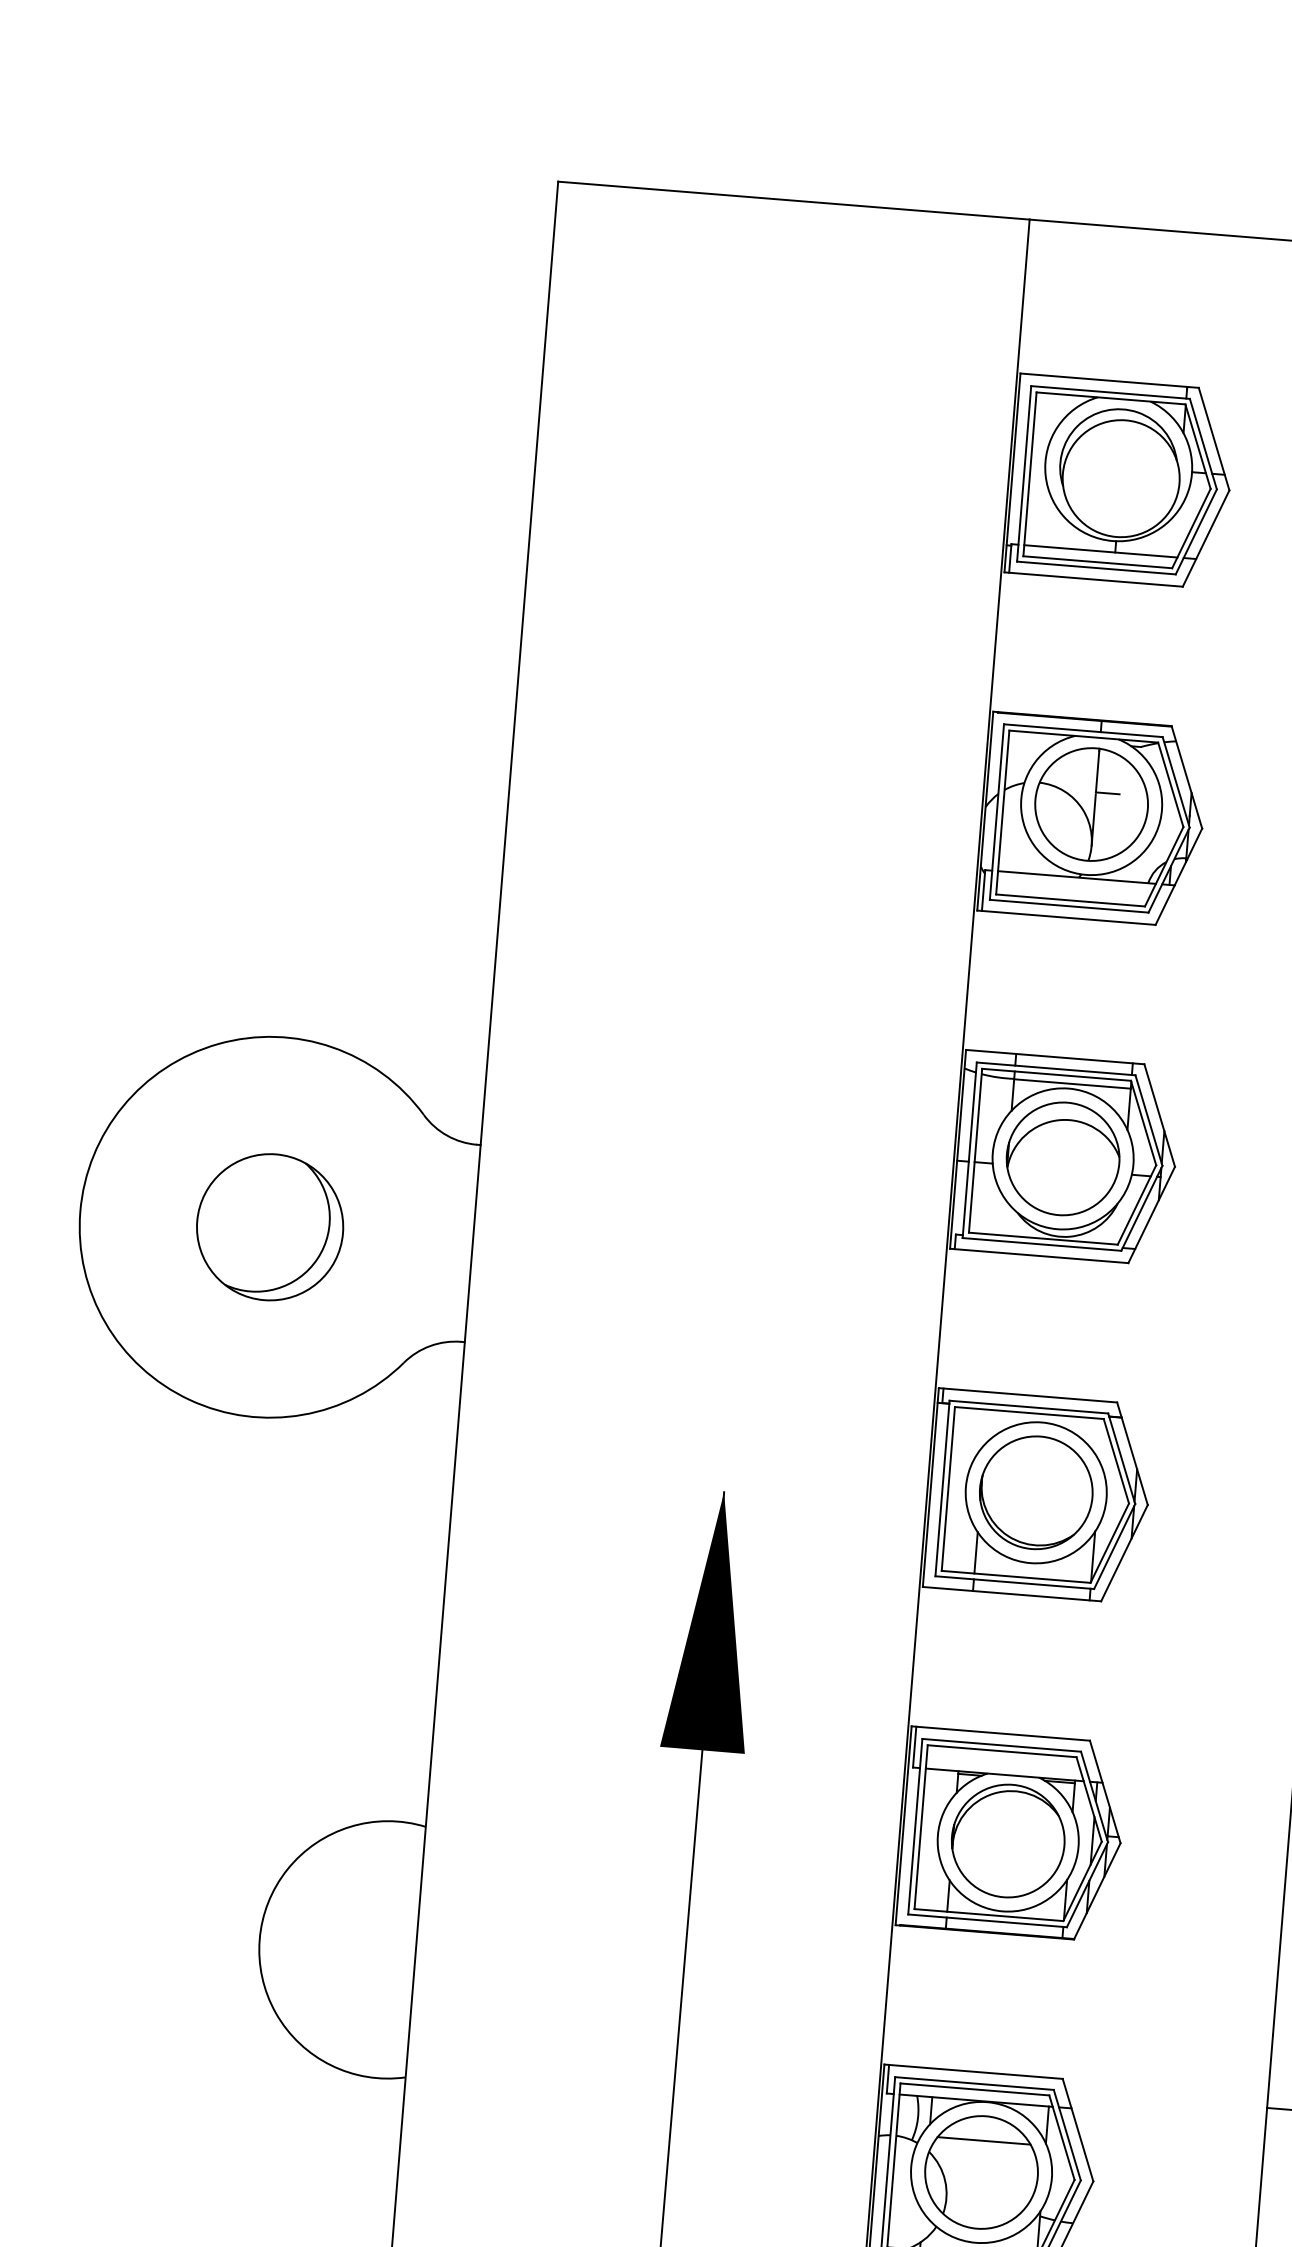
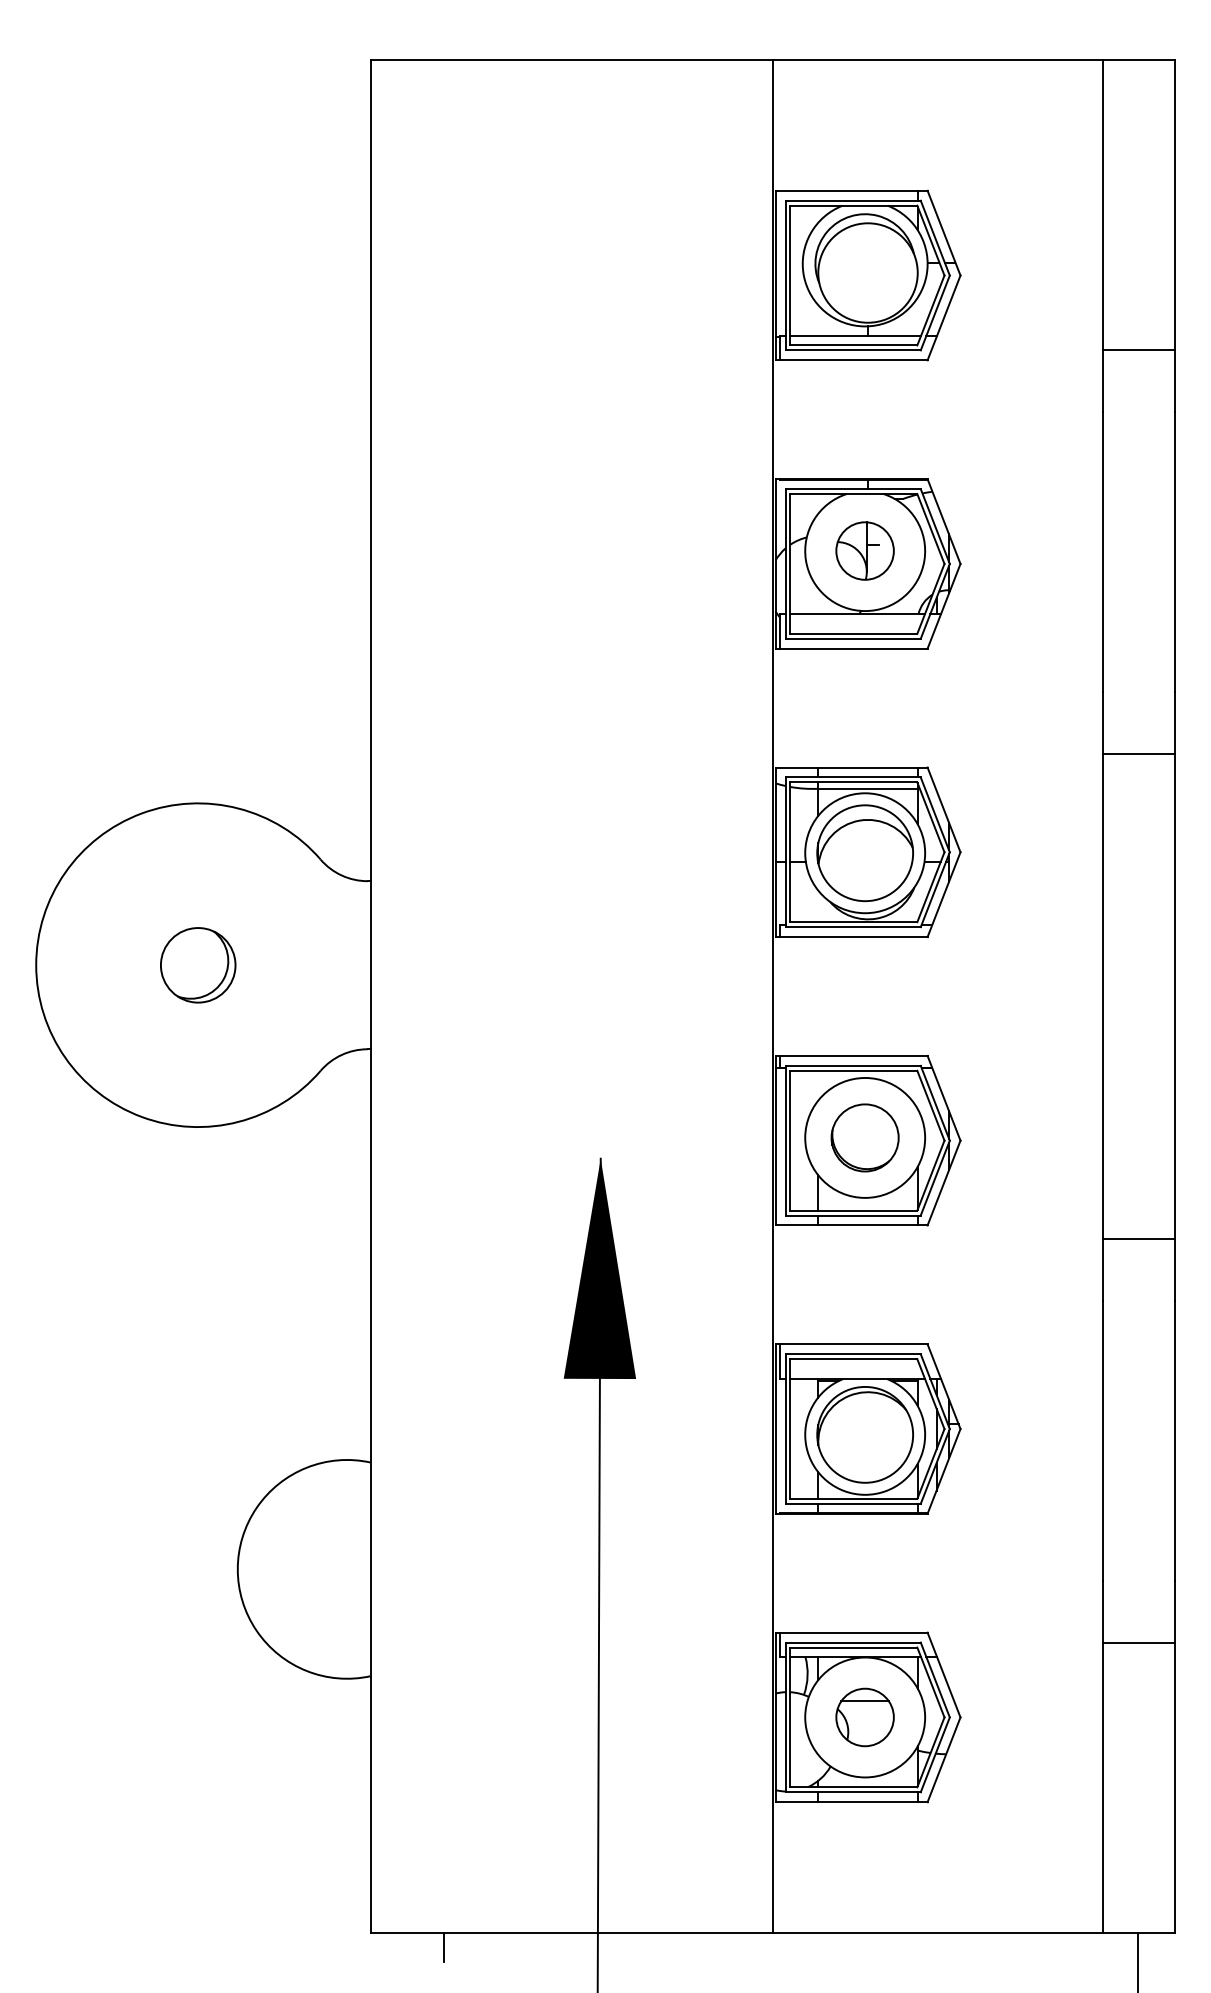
part: (1090, 803) -> (864, 550), size x0.6
part: (270, 1227) -> (198, 965), size x0.6
part: (1035, 1492) -> (864, 1137), size x0.7
part: (980, 2172) -> (864, 1717), size x0.6

